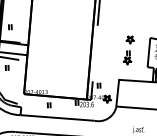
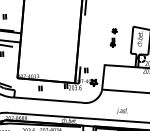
part: (128, 49) -> (113, 37), size x0.7

